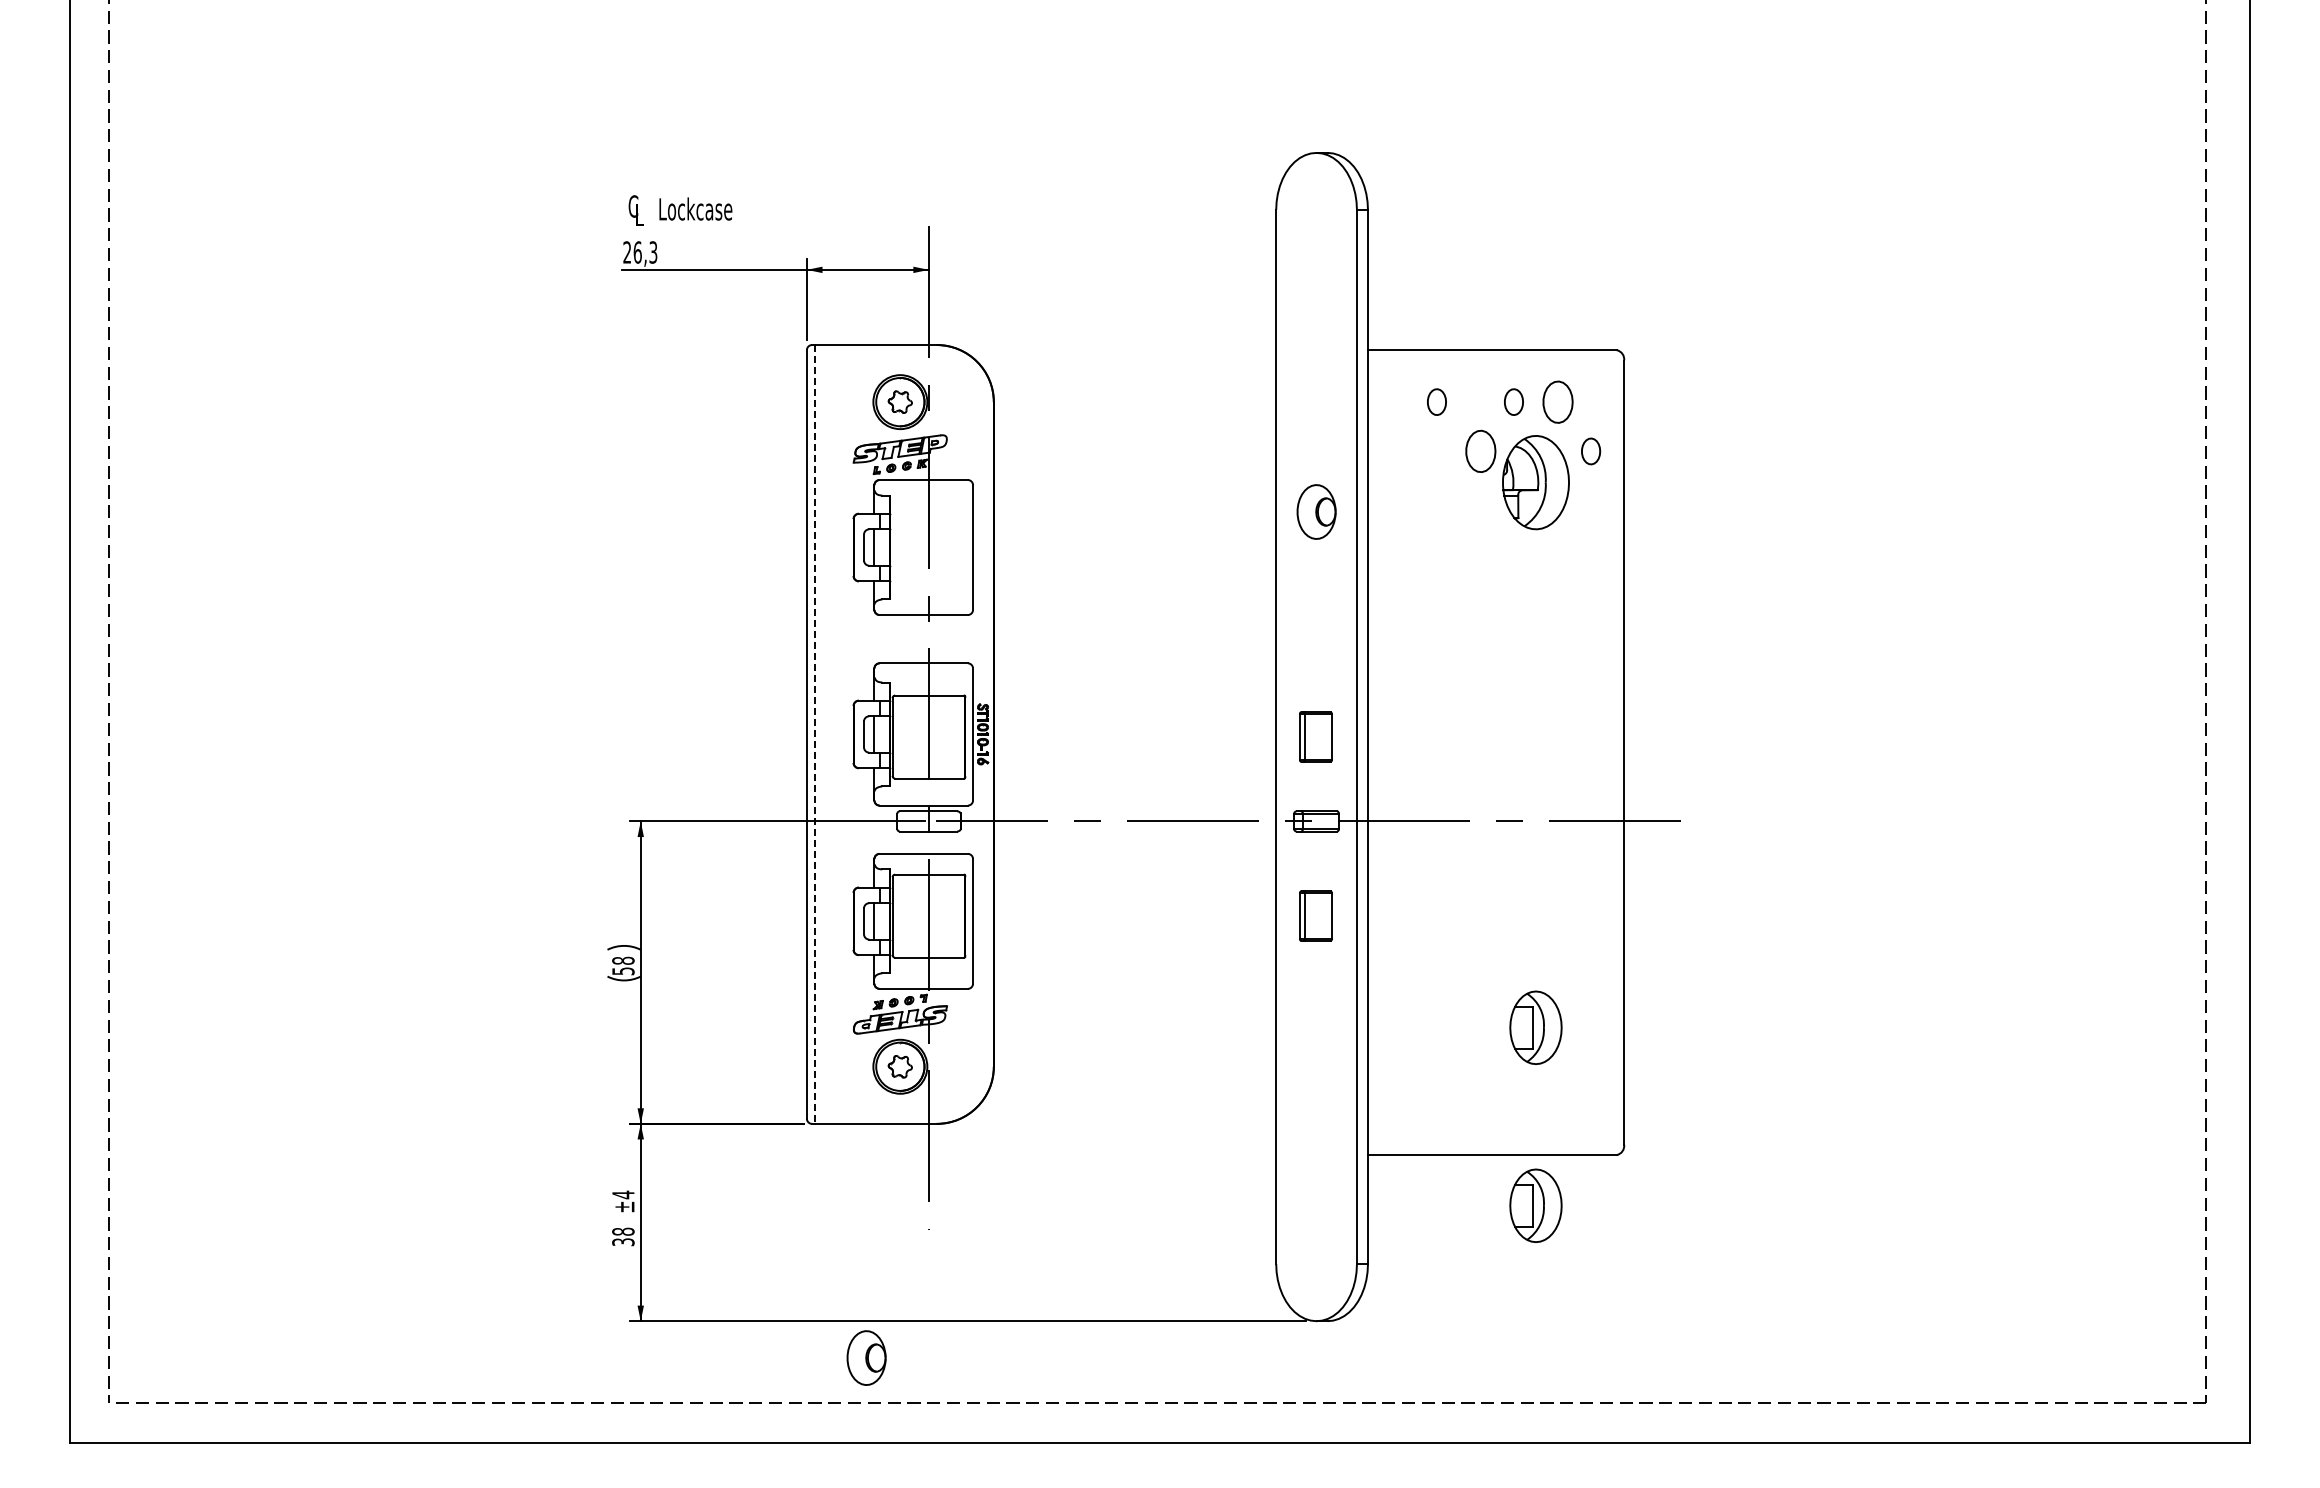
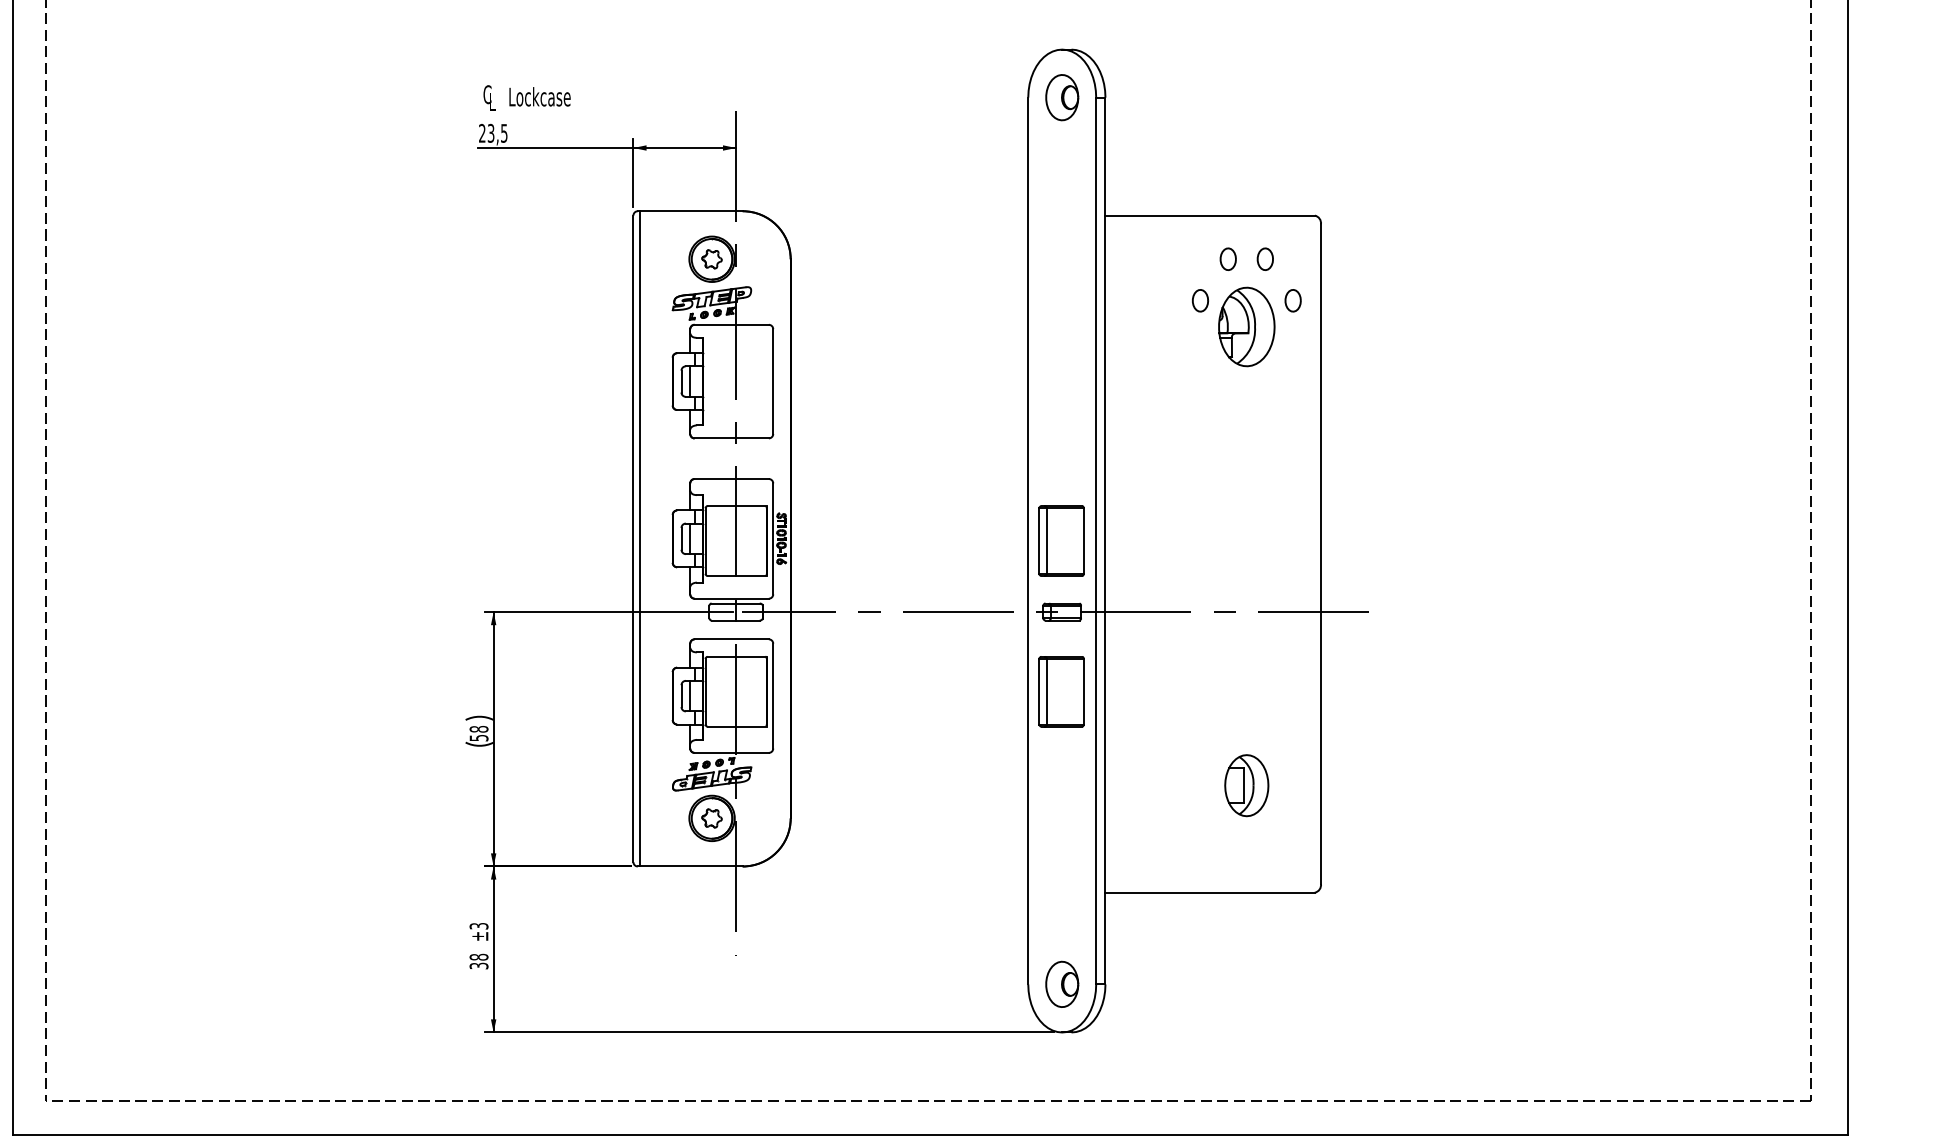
text: (645, 252) -> (497, 133), 26,3 -> 23,5
part: (1436, 401) -> (1163, 258), removed
part: (1557, 401) -> (1264, 258), size x0.62
part: (1480, 451) -> (1200, 300), size x0.62
part: (1316, 511) -> (1062, 97), moved
line: (814, 734) -> (639, 538), dashed -> solid
part: (1315, 736) -> (1061, 540), size x1.67
part: (1315, 915) -> (1061, 691), size x1.67
text: (623, 1194) -> (479, 925), ±4 -> ±3
part: (1535, 1205) -> (1246, 935), removed
part: (866, 1357) -> (1062, 983), moved

